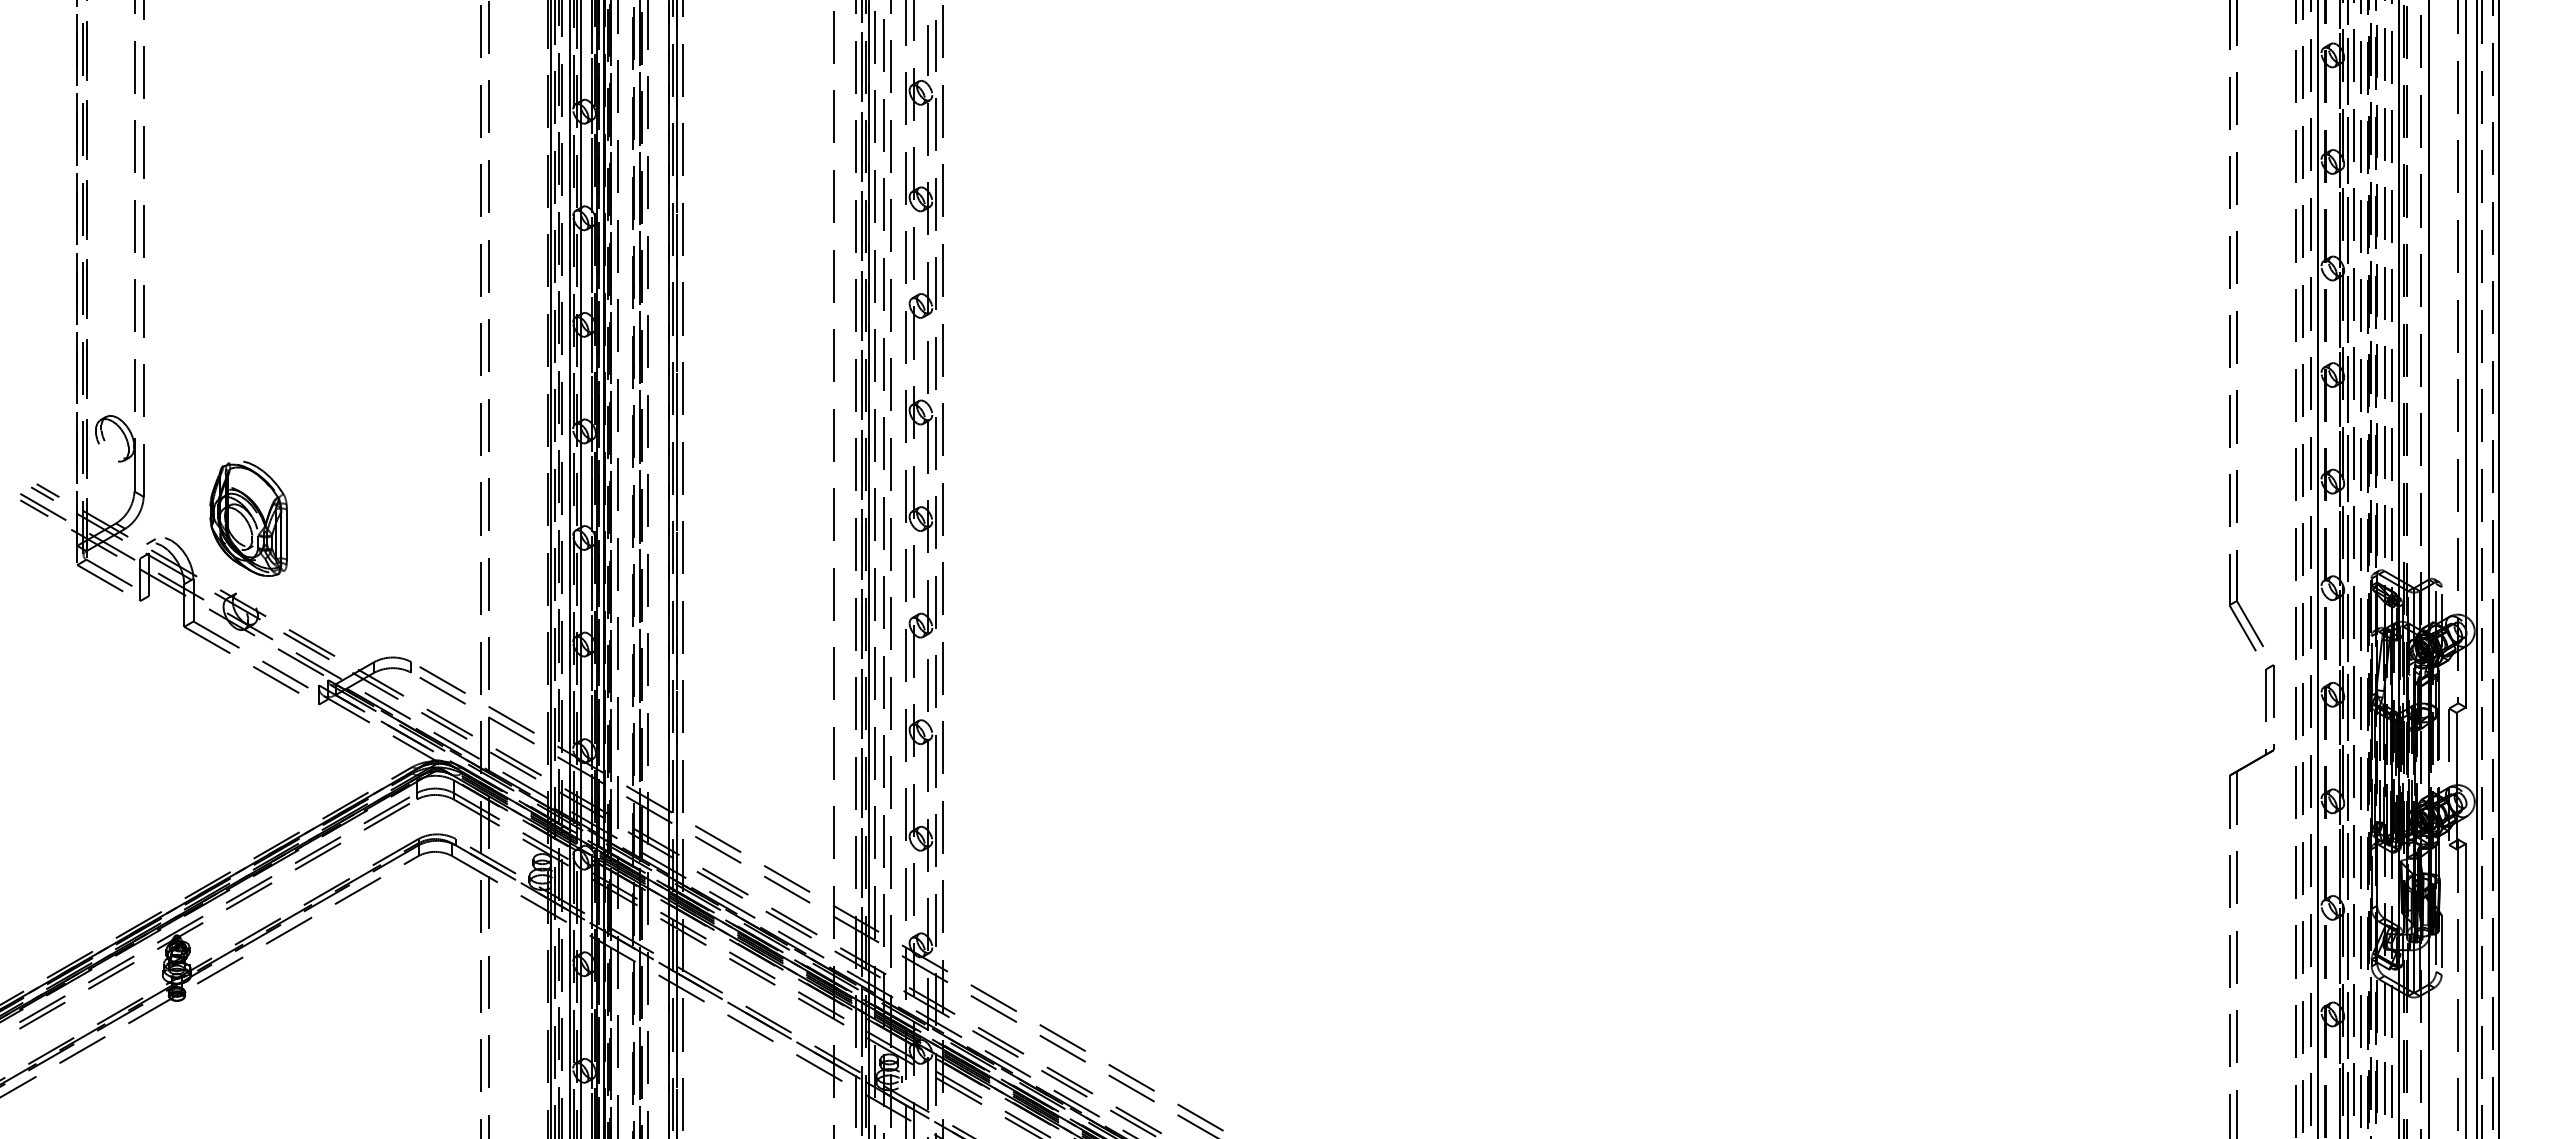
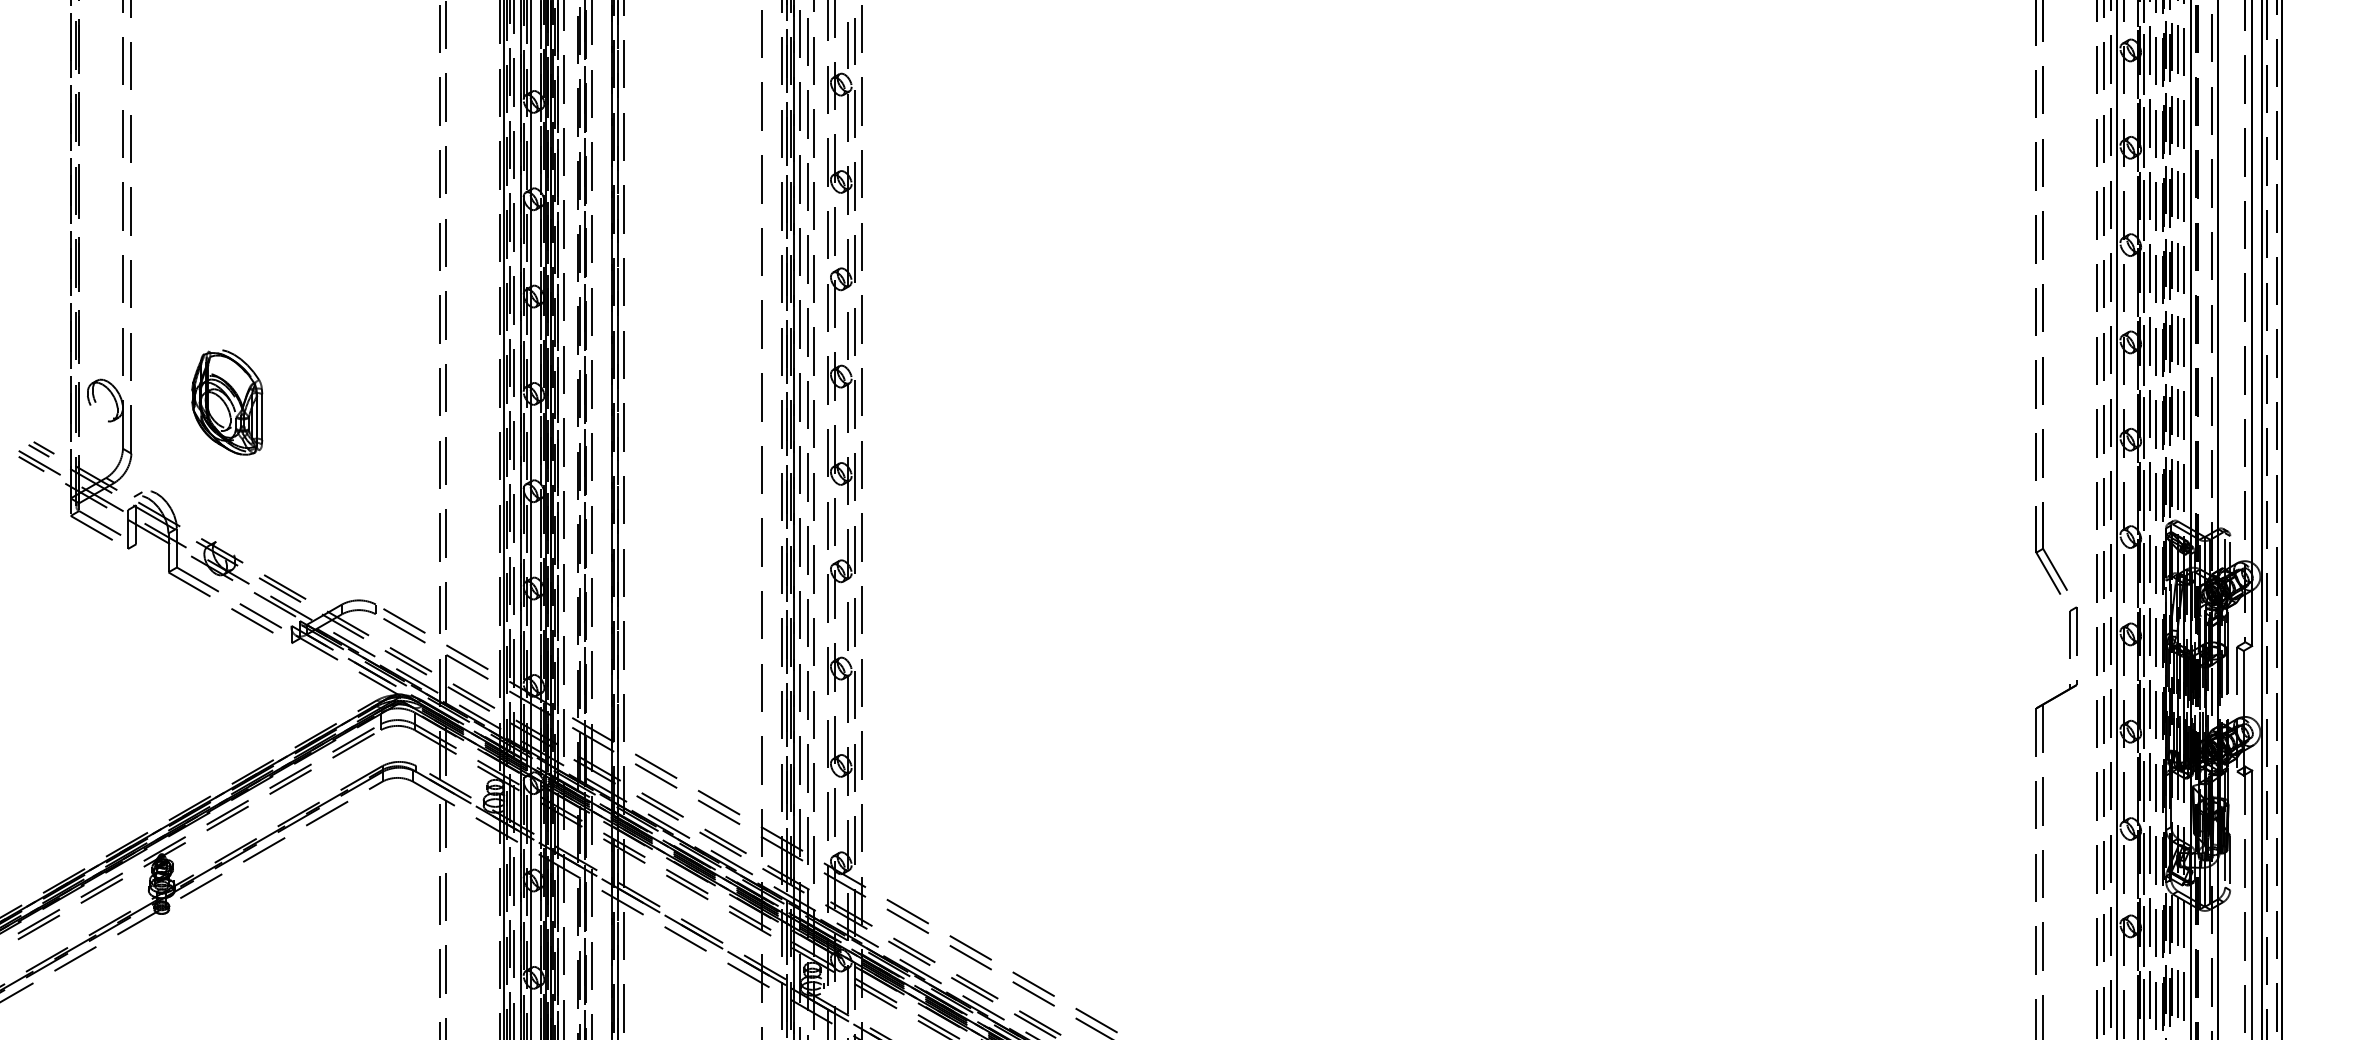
part: (248, 518) -> (227, 402), moved

